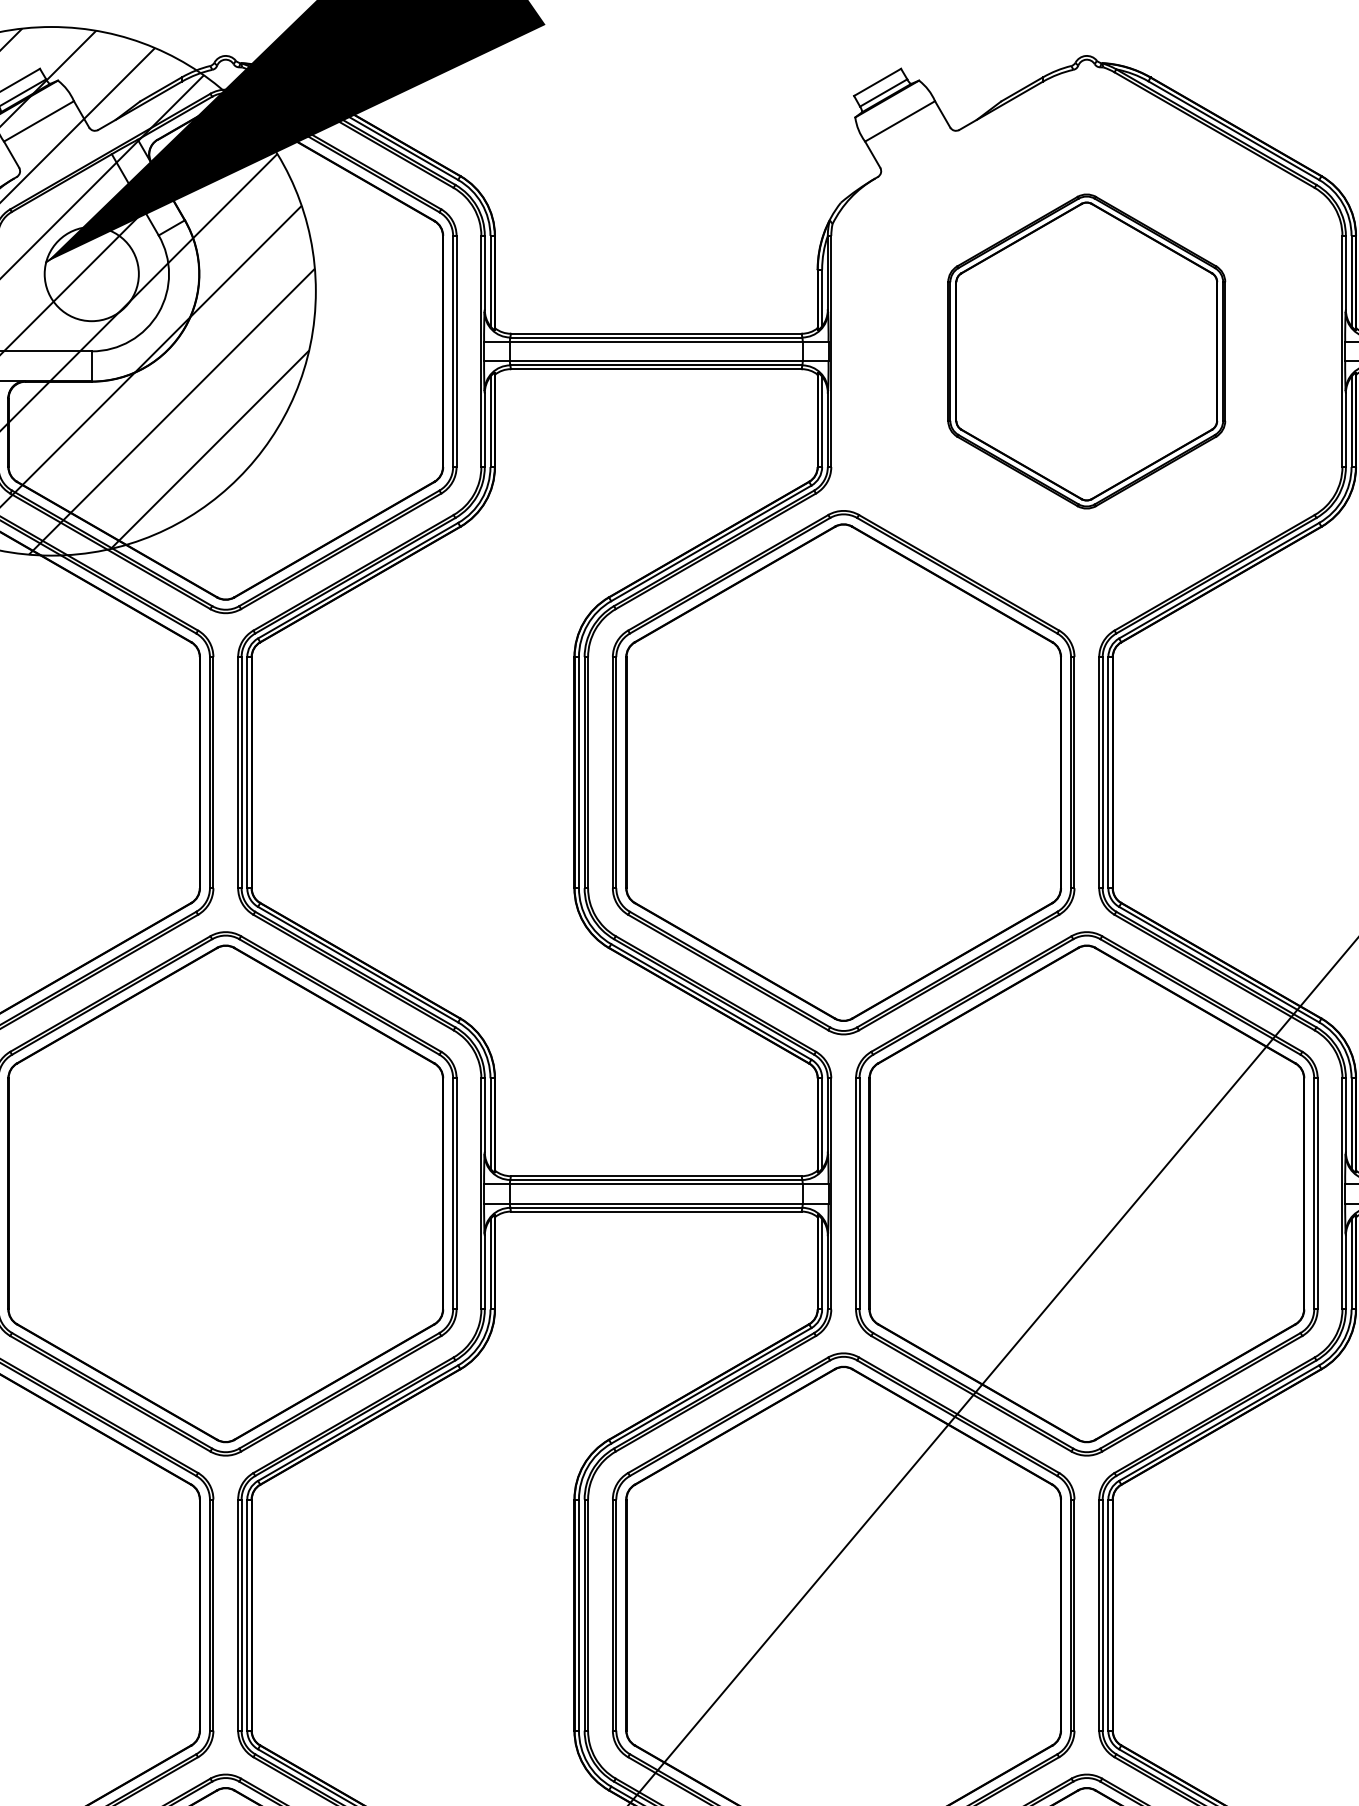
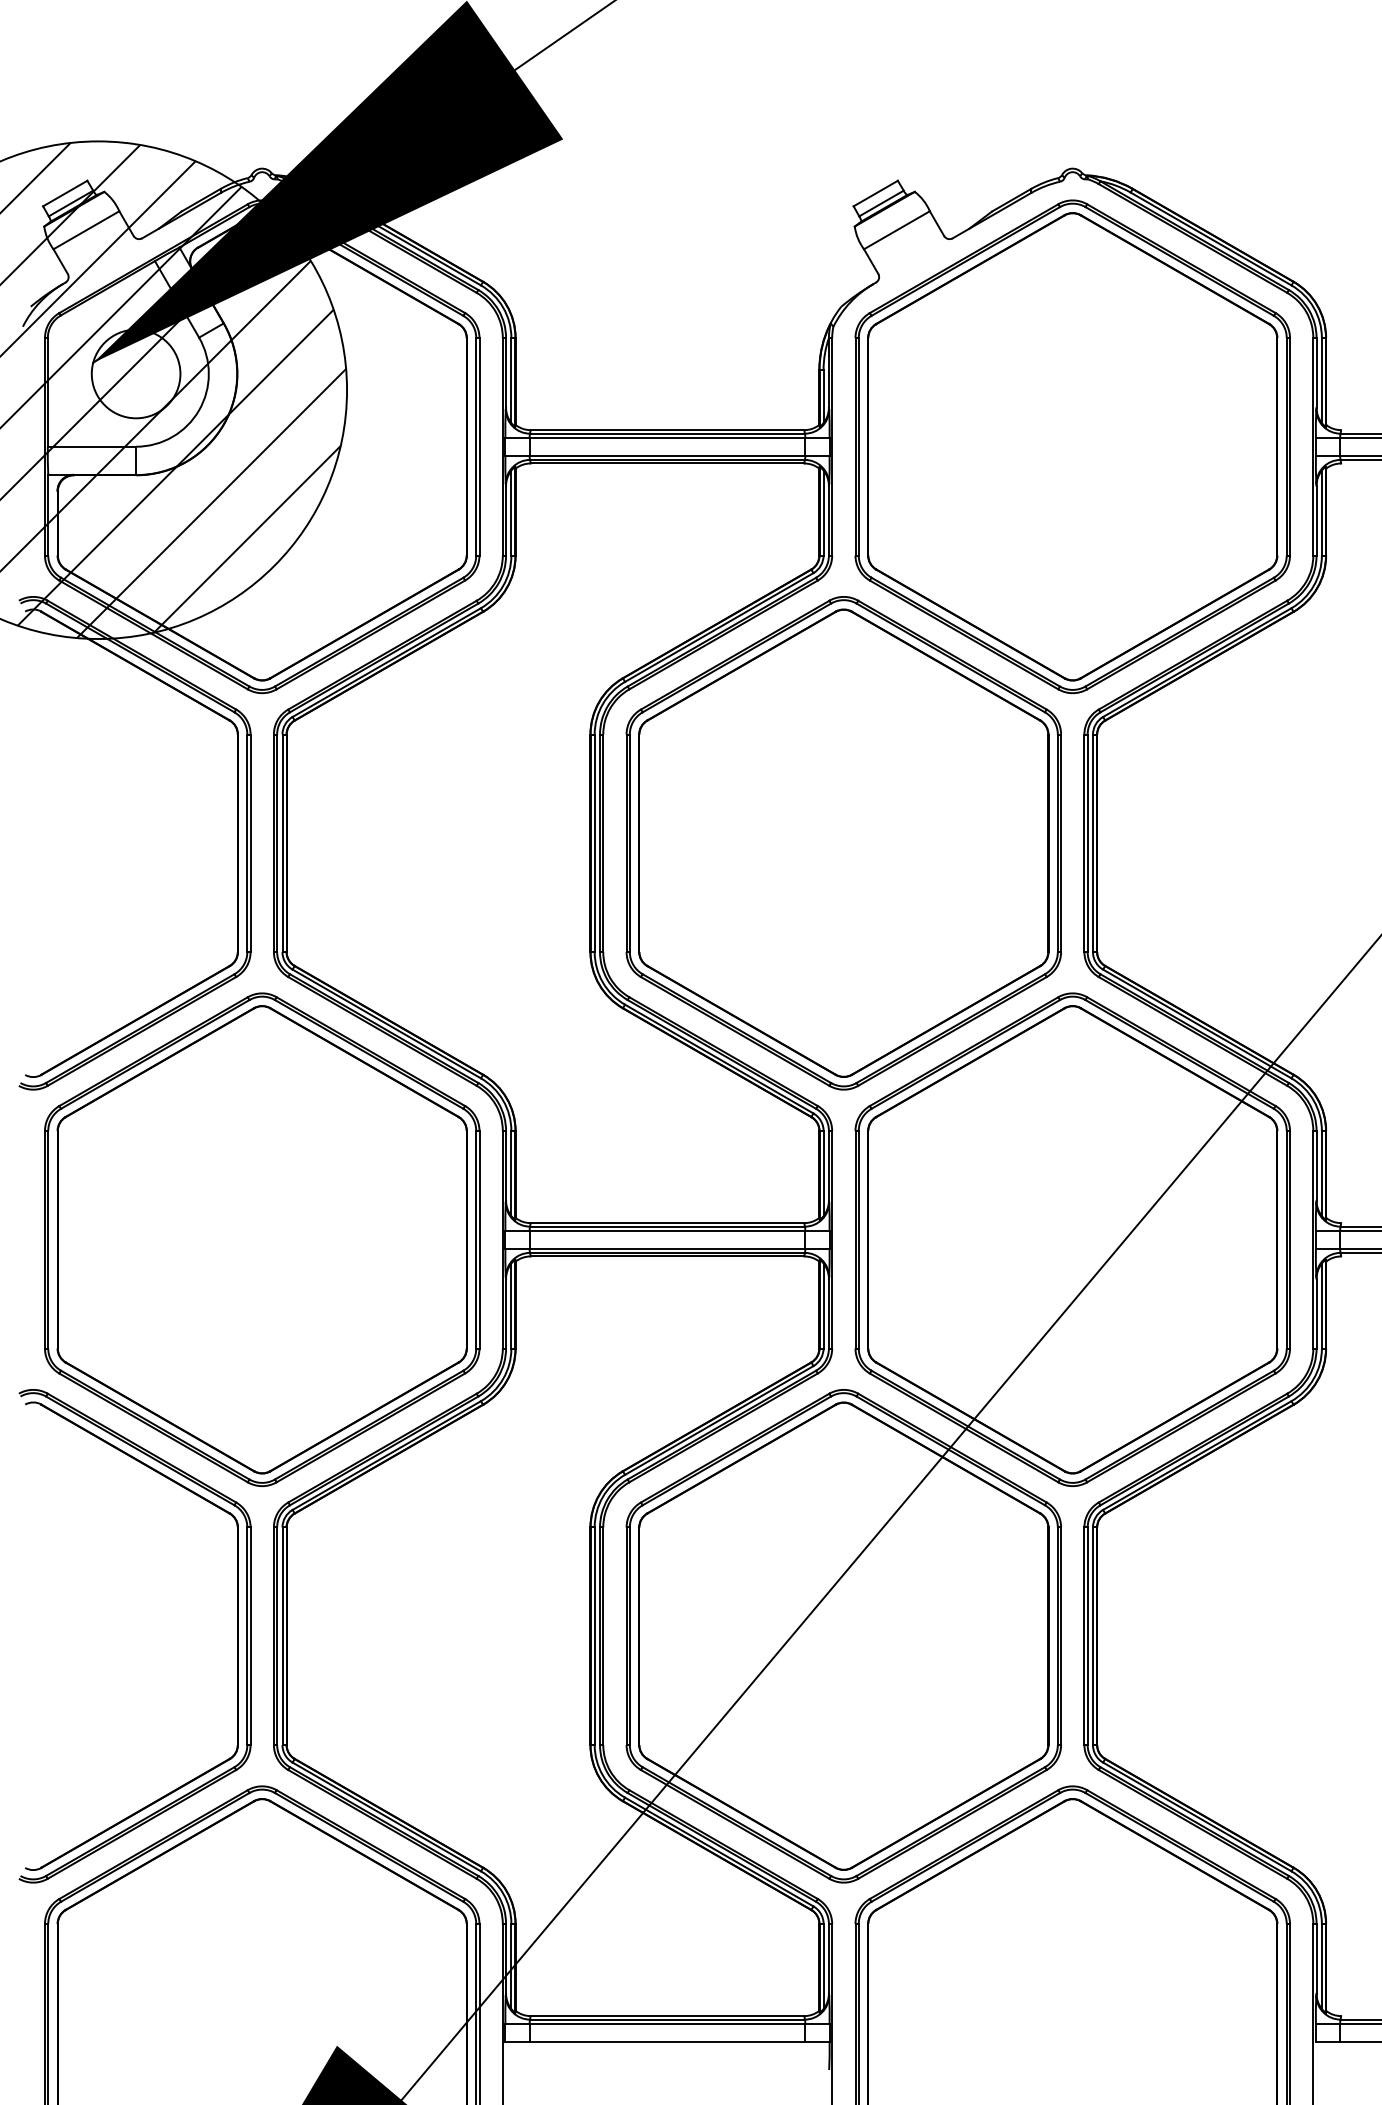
part: (1086, 351) -> (1072, 446), size x1.67

